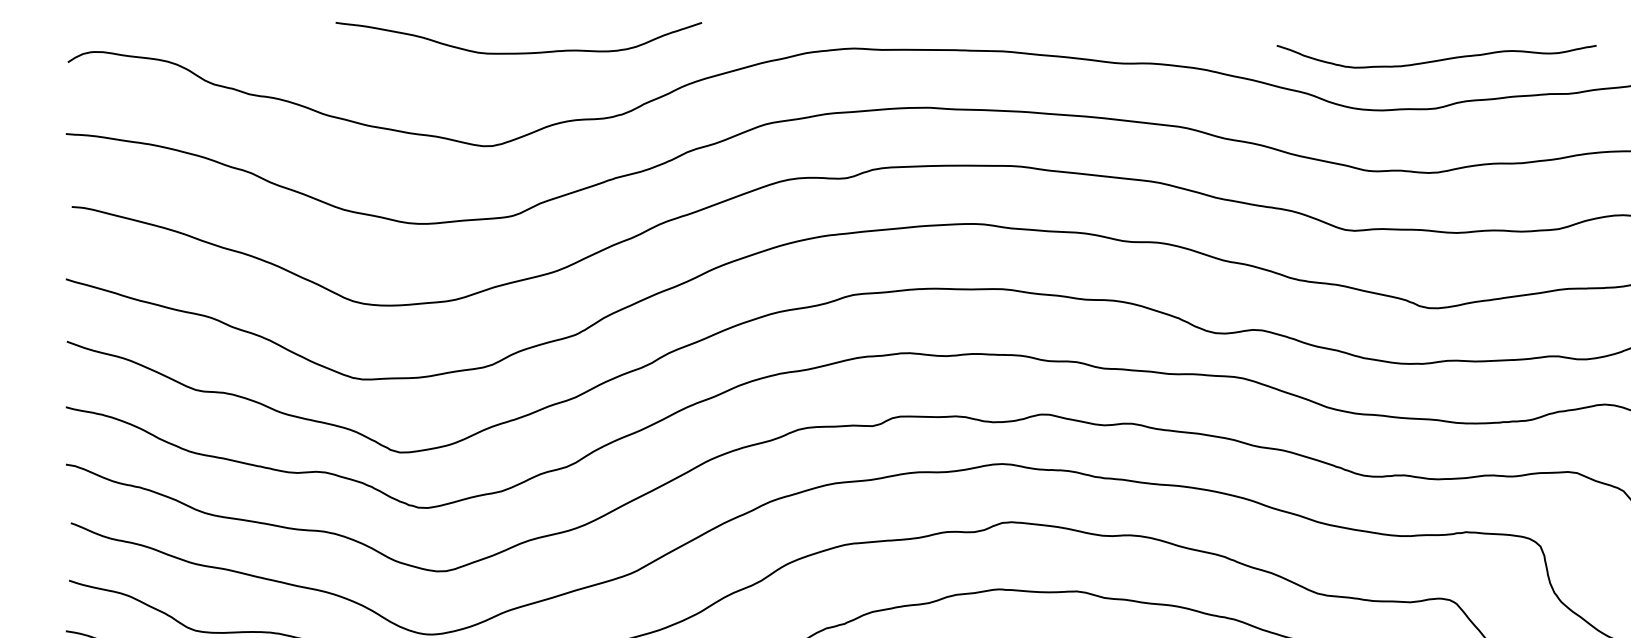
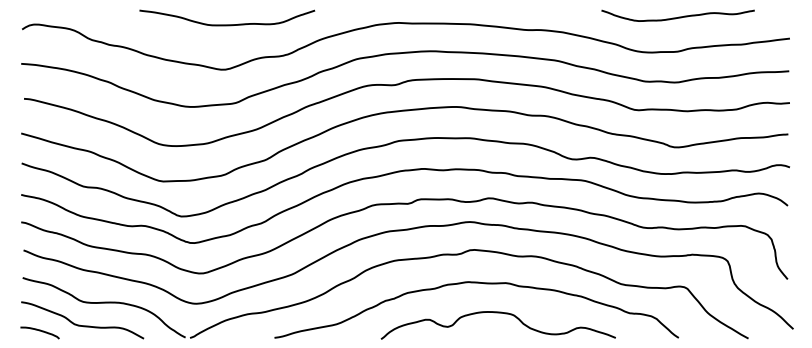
curve: (519, 51) -> (227, 24), moved
curve: (1437, 58) -> (678, 16), moved

